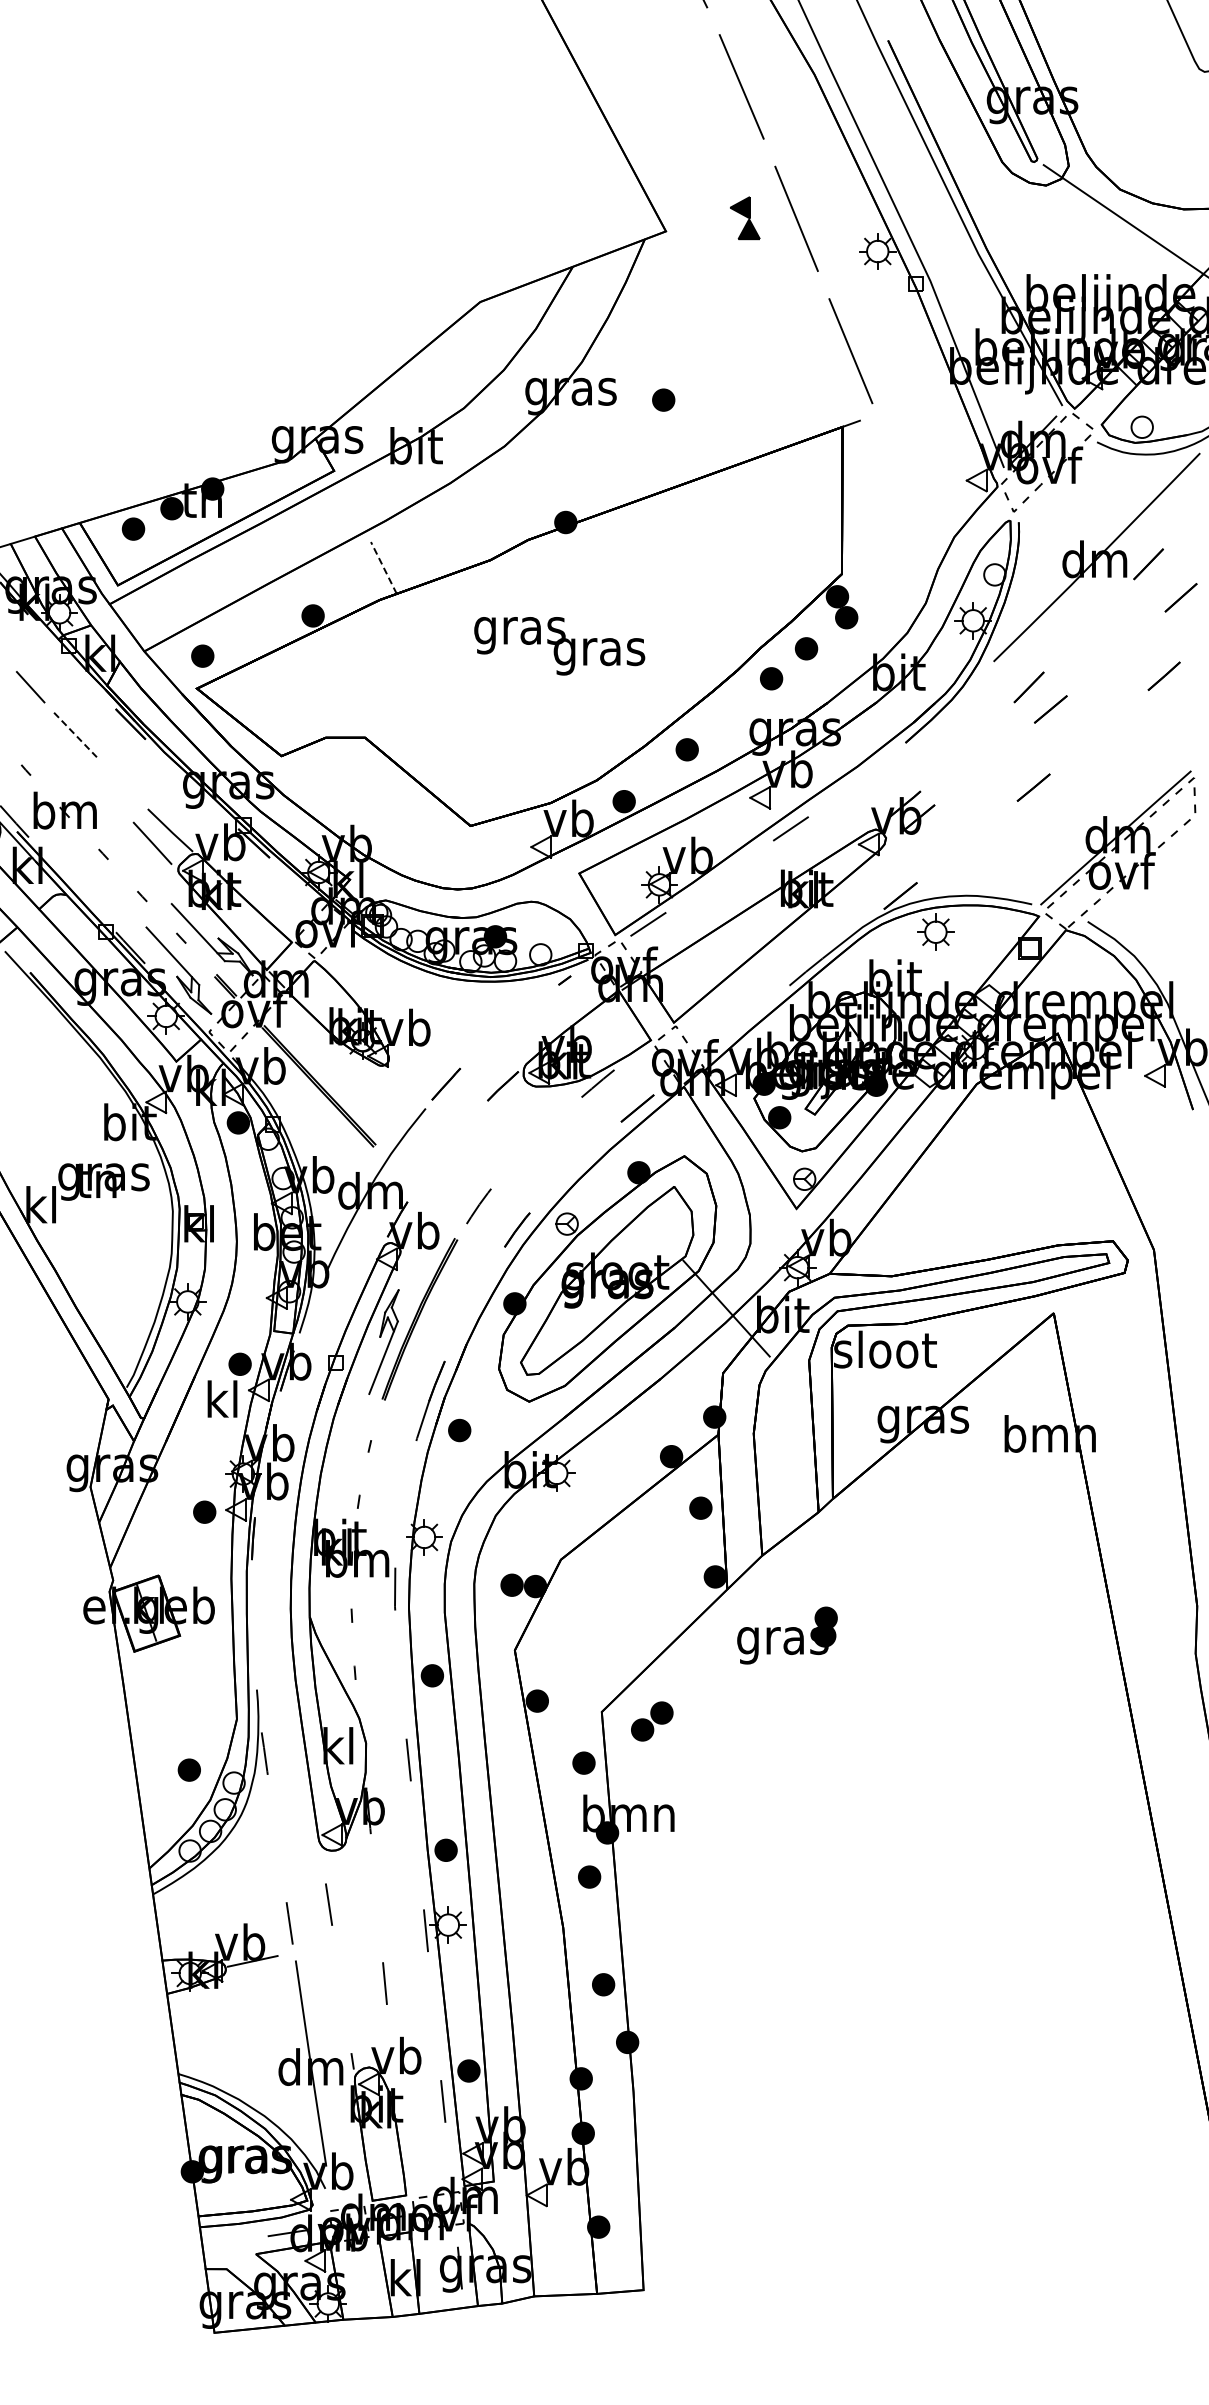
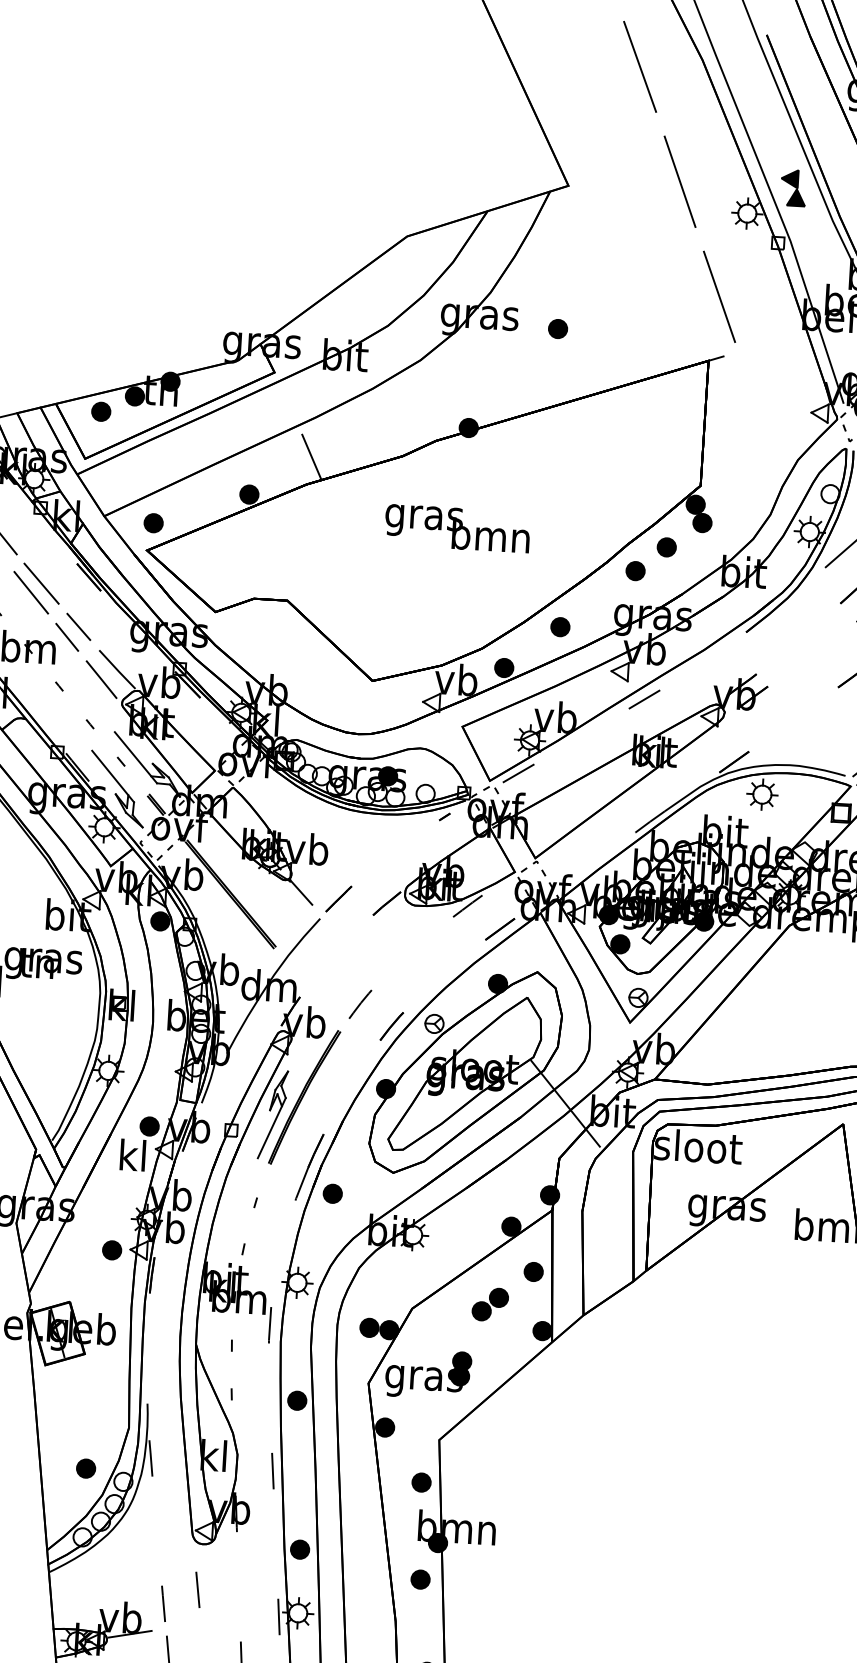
part: (745, 218) -> (793, 188), moved
line: (383, 567) -> (311, 457), dashed -> solid
text: (599, 651) -> (490, 539), gras -> bmn
line: (75, 735) -> (41, 584), dashed -> solid
line: (63, 746) -> (30, 592), added
line: (122, 782) -> (79, 626), added
line: (108, 795) -> (66, 636), added
line: (401, 1078) -> (301, 891), added
part: (787, 1635) -> (428, 1374), moved
part: (652, 1721) -> (490, 1304), moved

